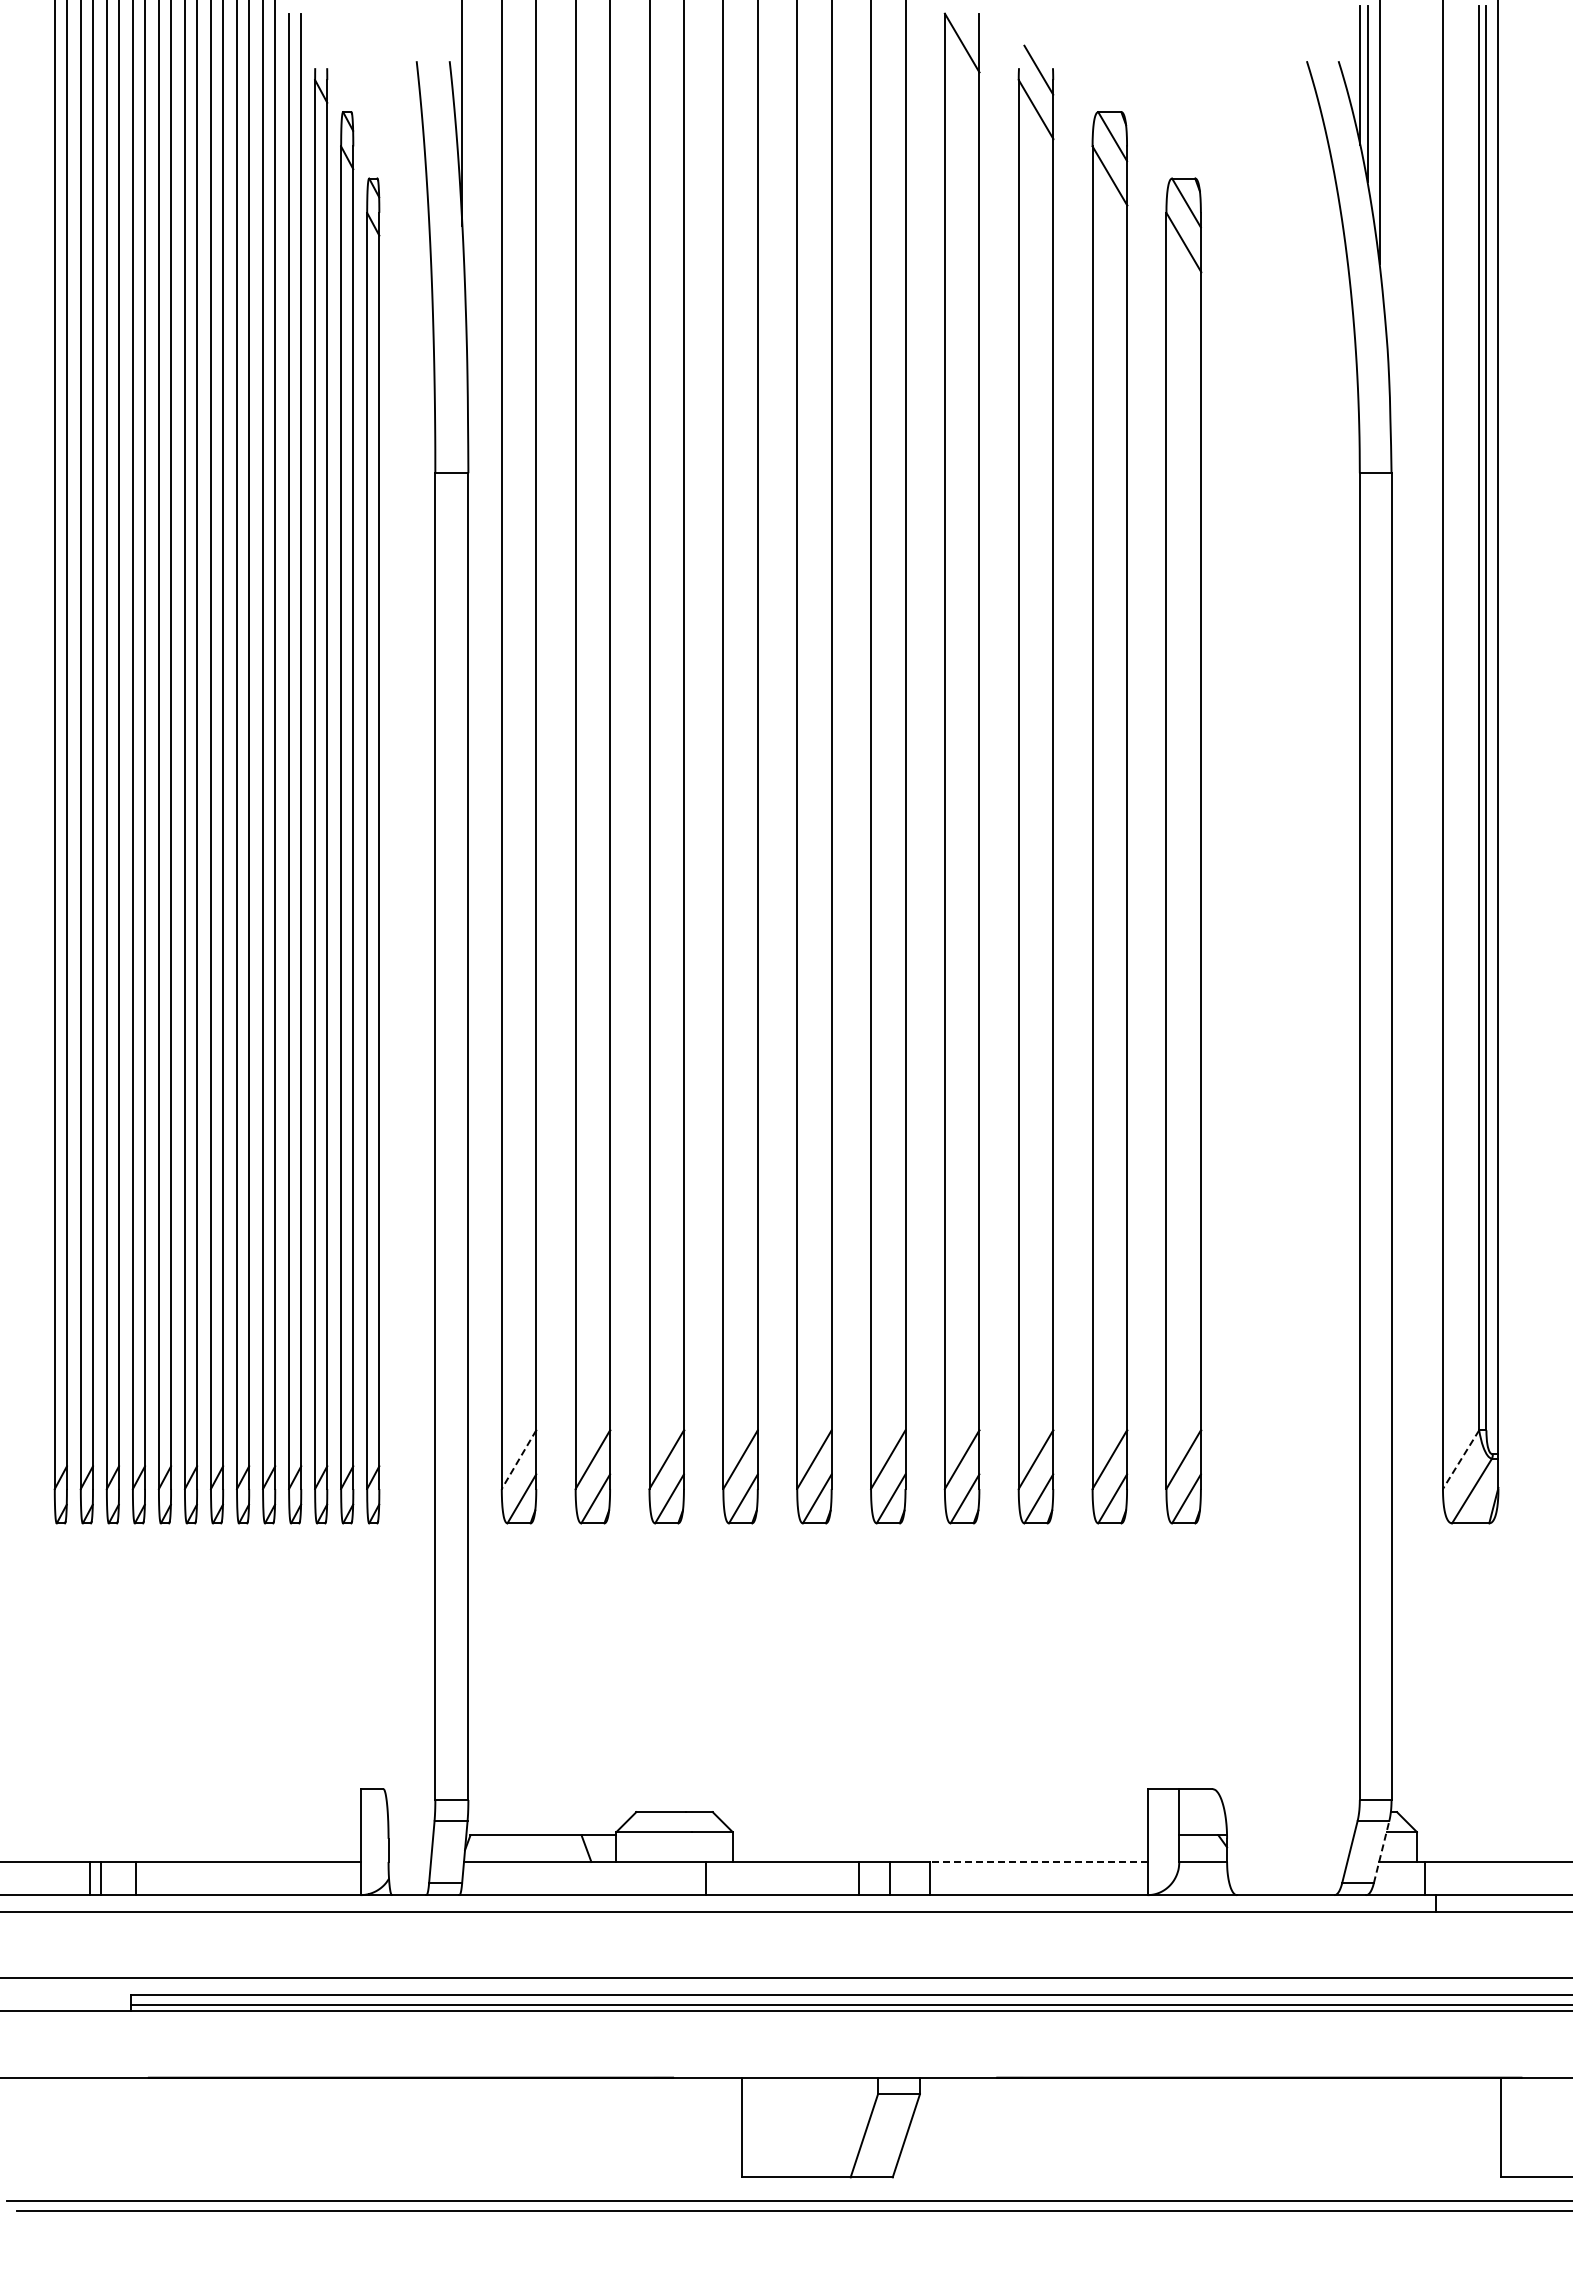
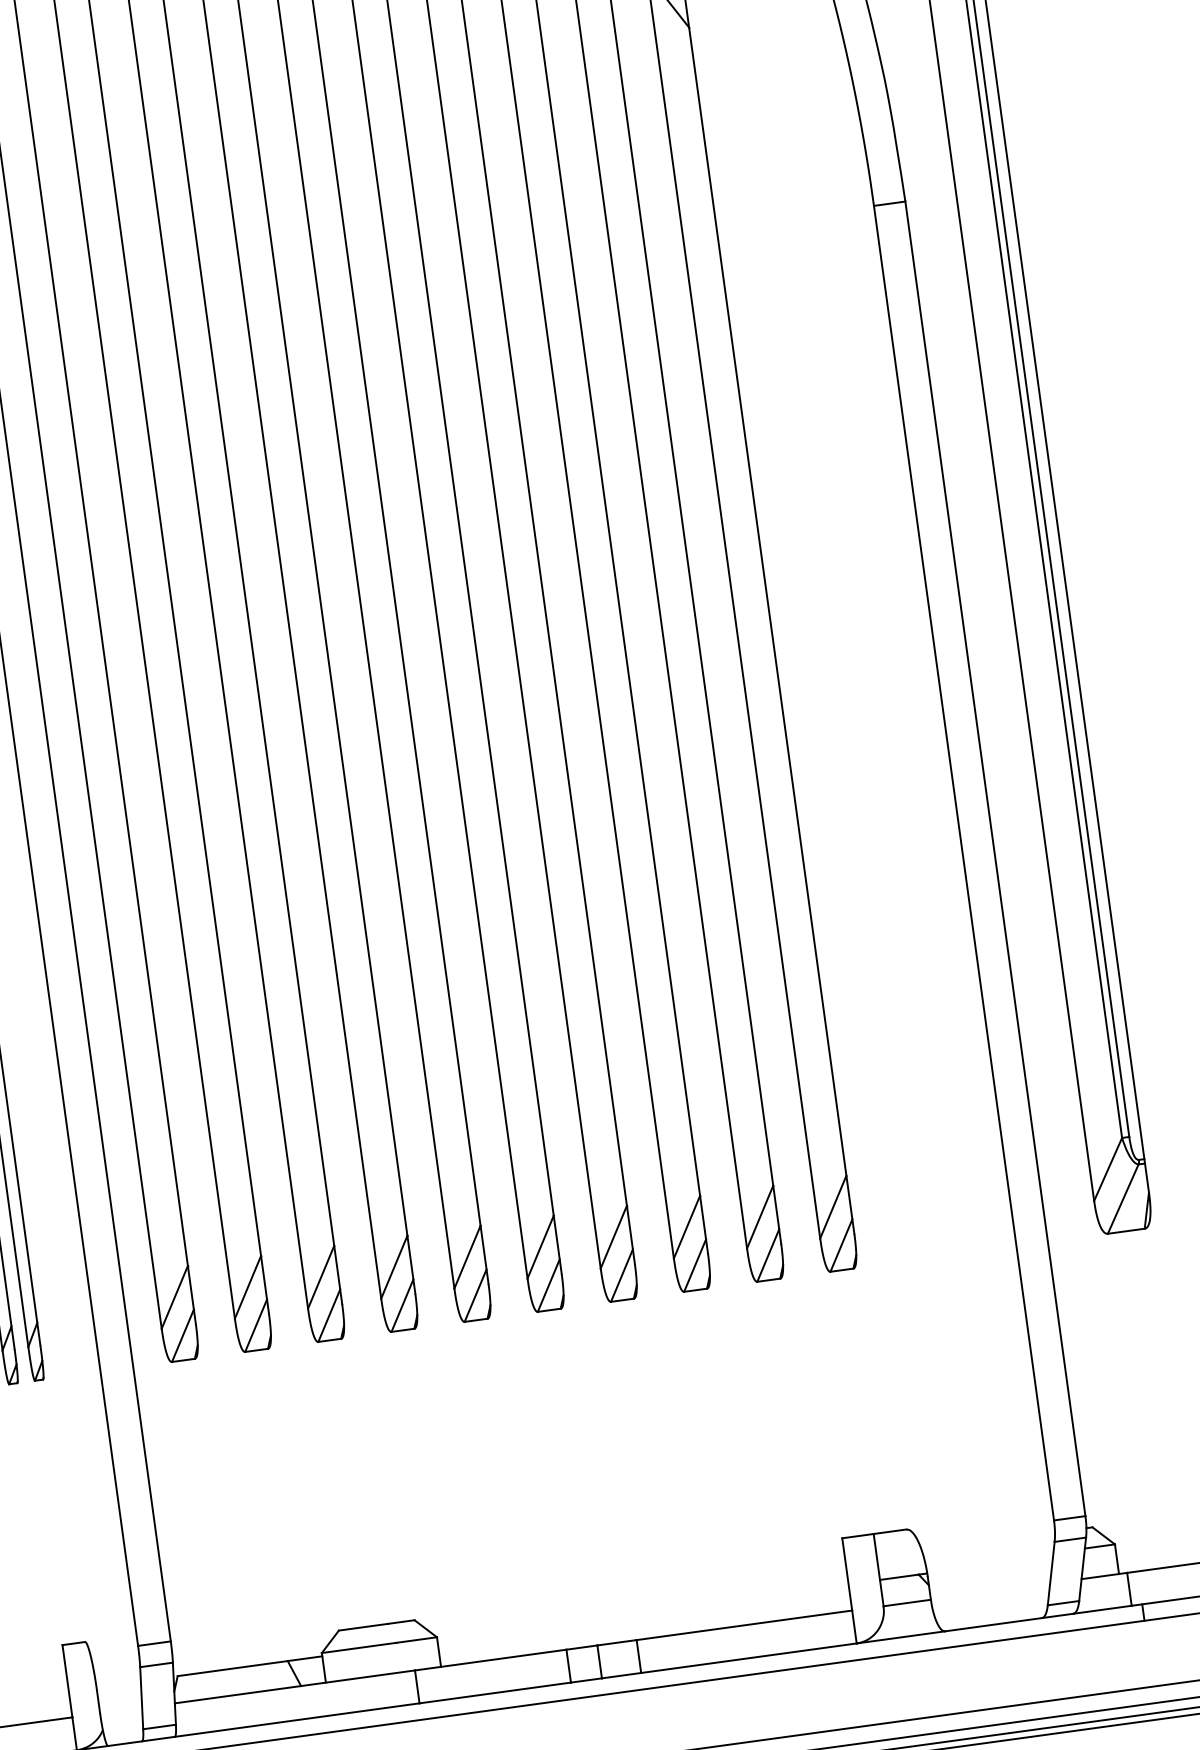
line: (518, 1460) -> (174, 1298), dashed -> solid
line: (1460, 1460) -> (1107, 1170), dashed -> solid
line: (1381, 1852) -> (1082, 1569), dashed -> solid
line: (1038, 1861) -> (744, 1624), dashed -> solid

